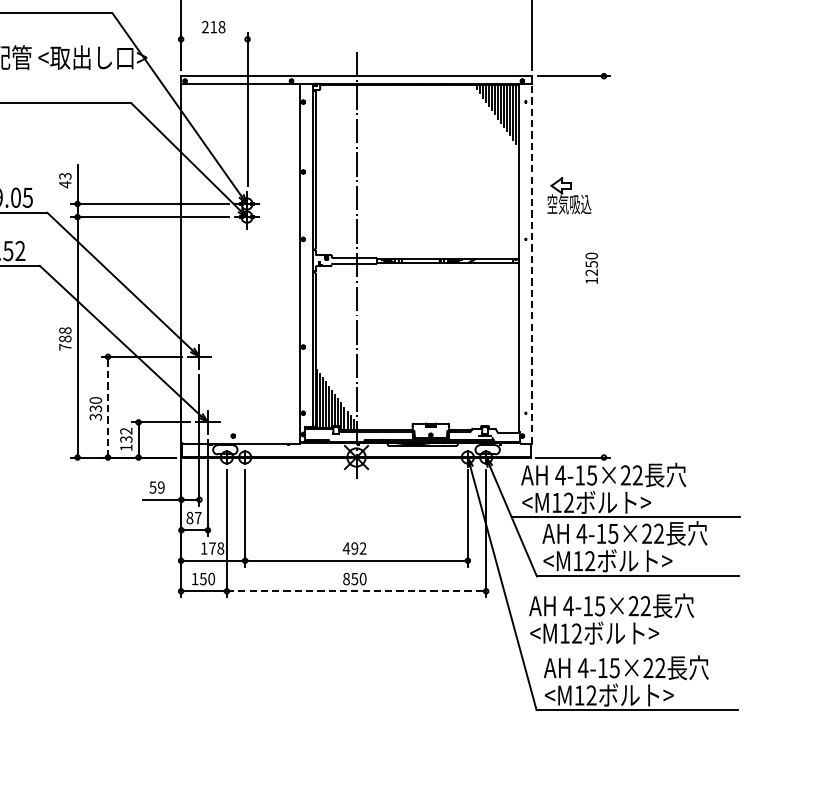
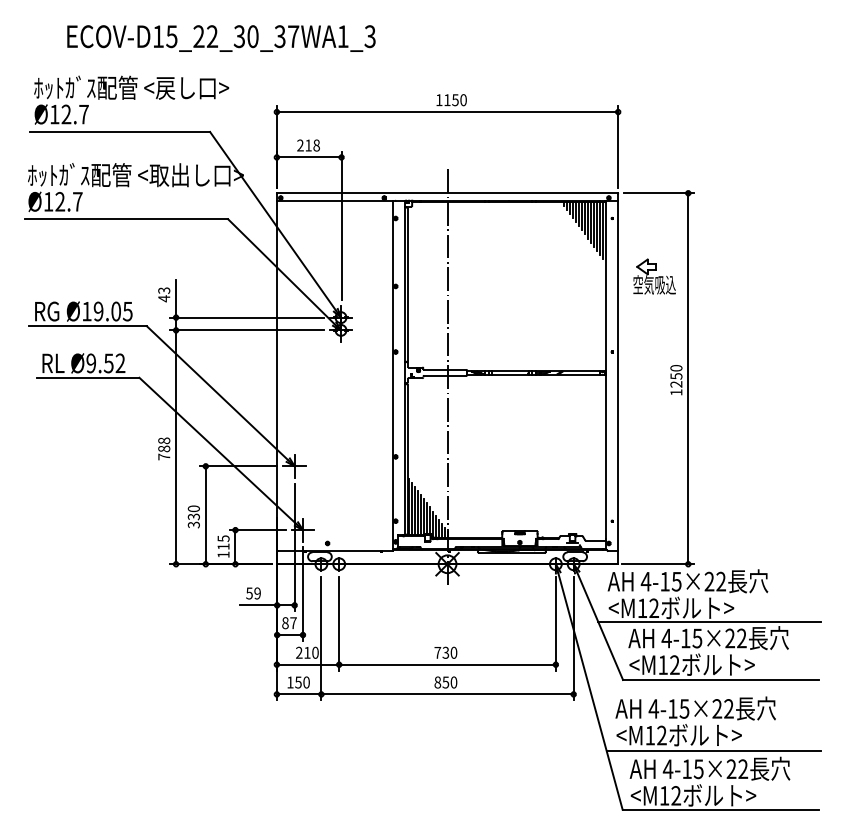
line: (213, 39) -> (308, 157), added
part: (569, 195) -> (654, 276), moved
line: (531, 263) -> (617, 375), dashed -> solid
line: (604, 266) -> (688, 378), added
line: (107, 407) -> (205, 515), dashed -> solid
text: (126, 435) -> (223, 542), 132 -> 115
text: (212, 548) -> (307, 652), 178 -> 210
text: (354, 548) -> (445, 652), 492 -> 730
line: (357, 591) -> (448, 694), dashed -> solid
line: (629, 649) -> (713, 751), added

